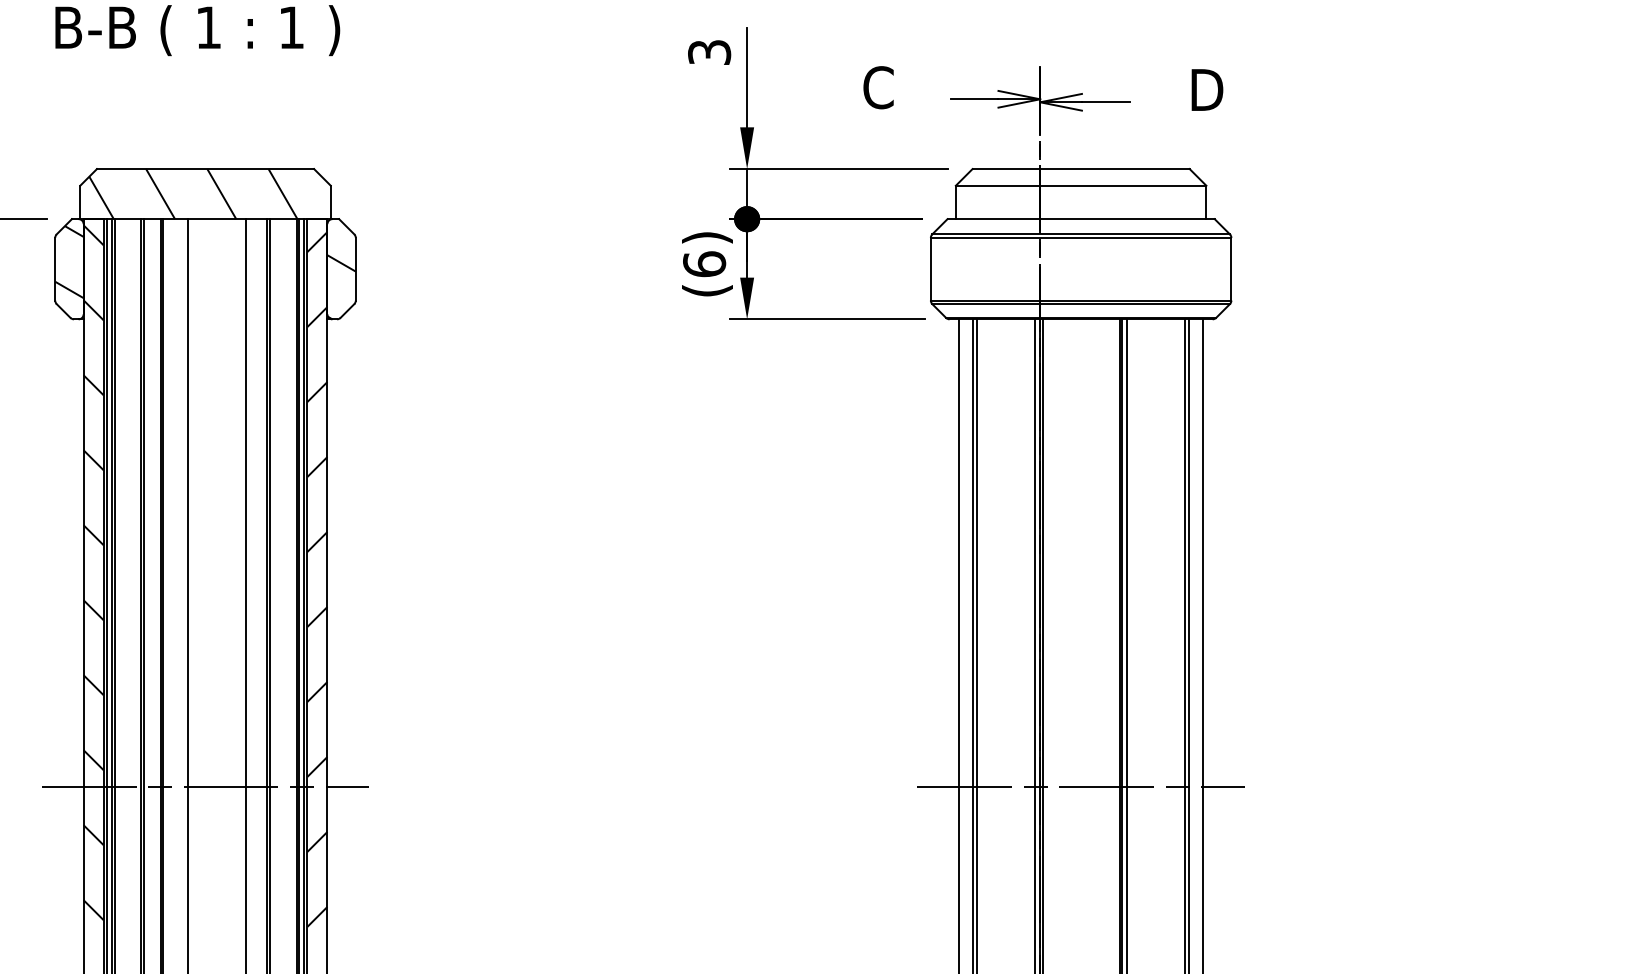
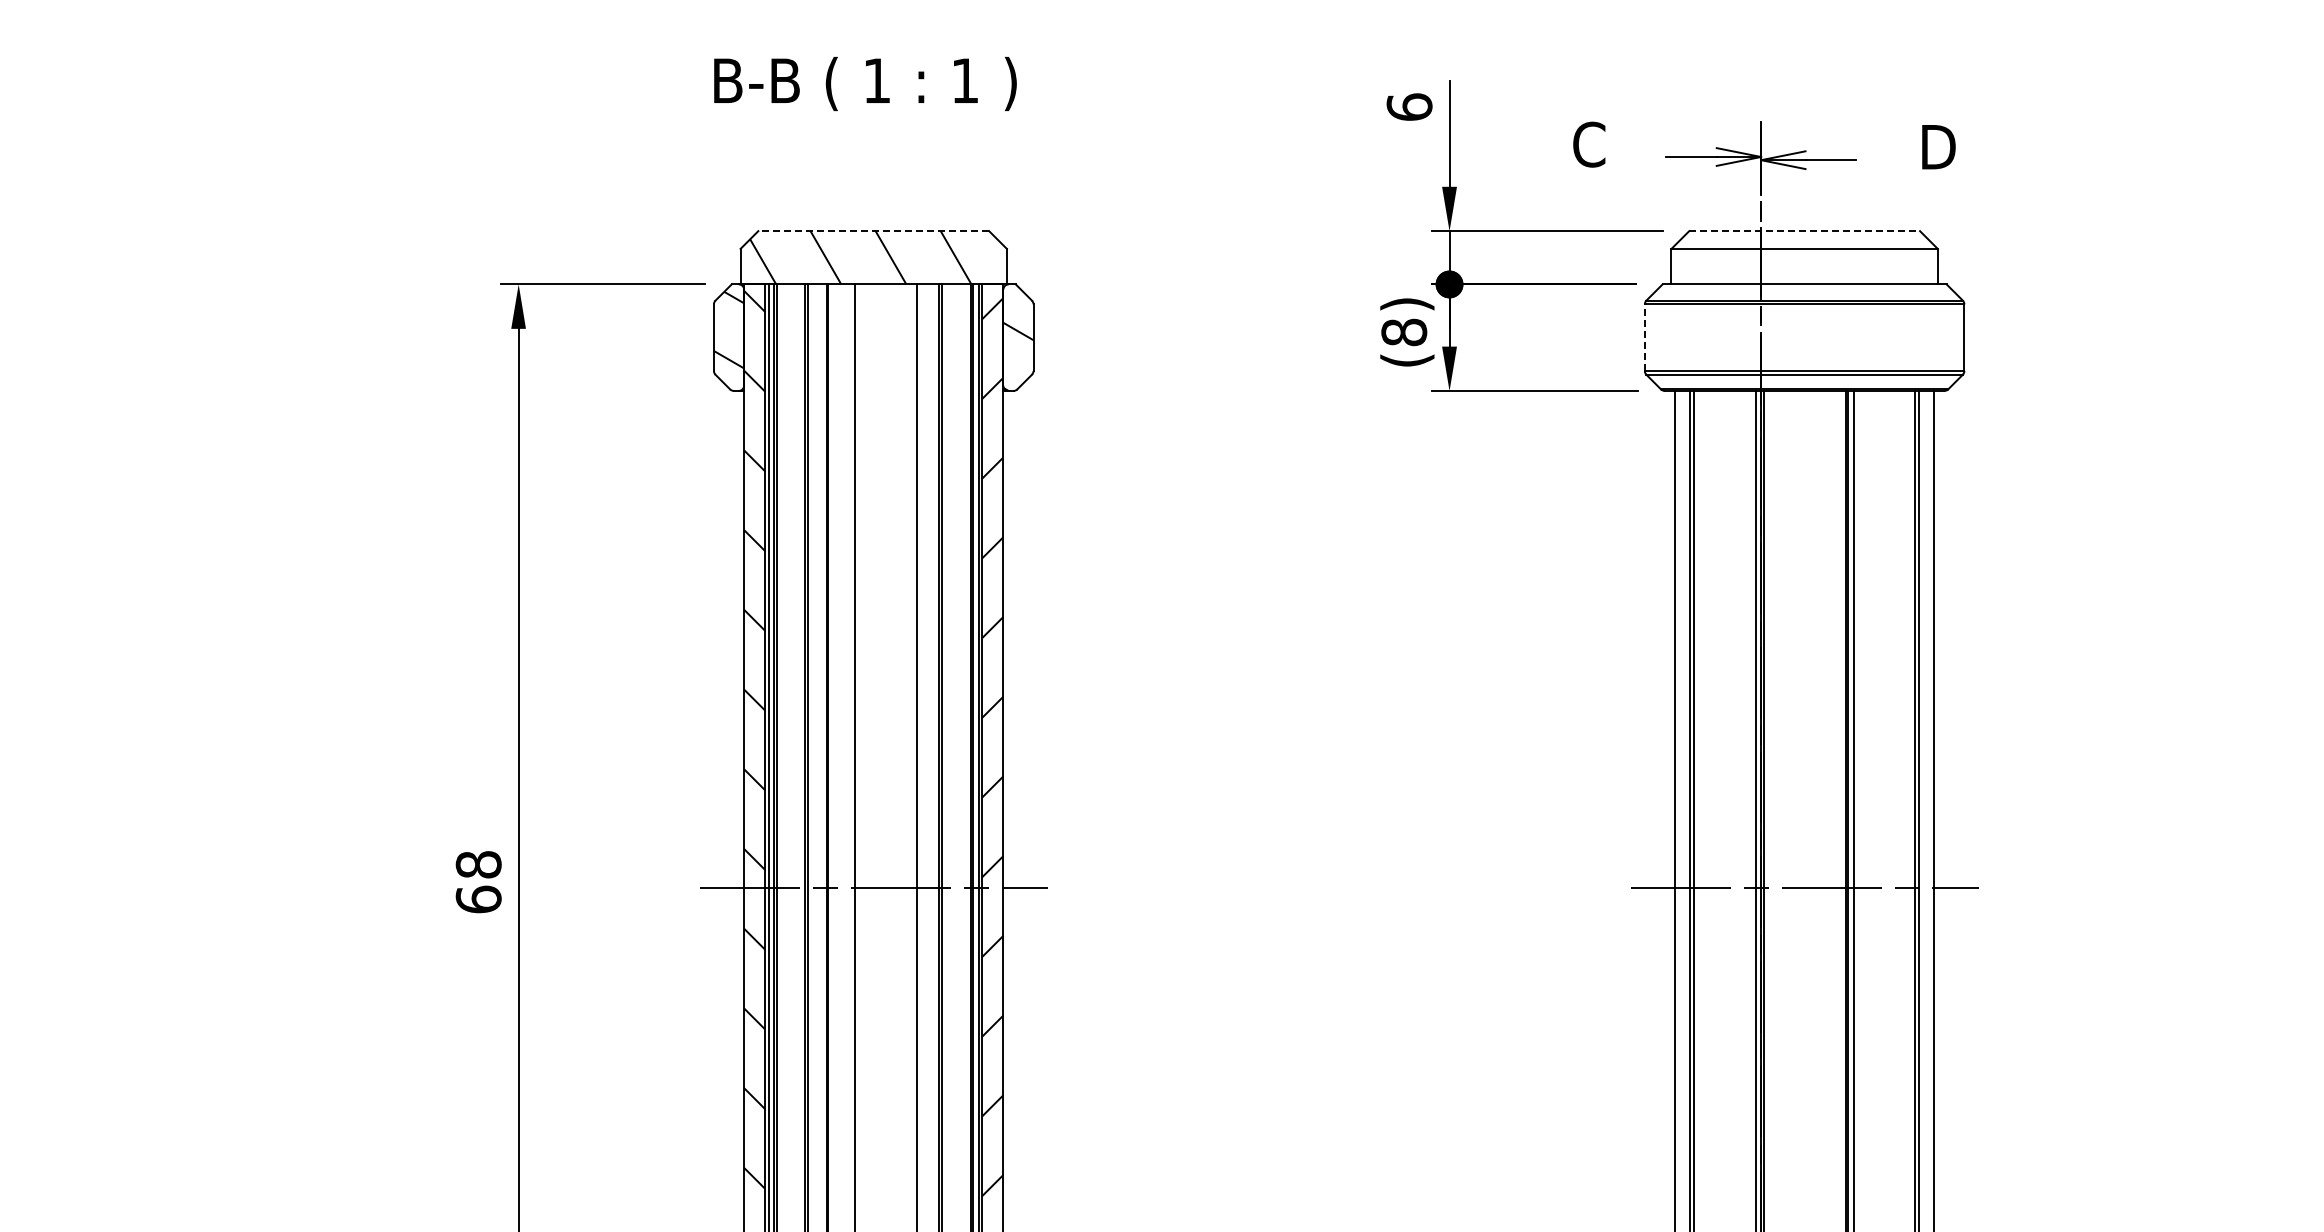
text: (709, 51) -> (1409, 106), 3 -> 6
line: (205, 169) -> (873, 231), solid -> dashed
line: (1081, 169) -> (1805, 231), solid -> dashed
text: (704, 264) -> (1404, 332), (6) -> (8)
line: (930, 269) -> (1644, 337), solid -> dashed

